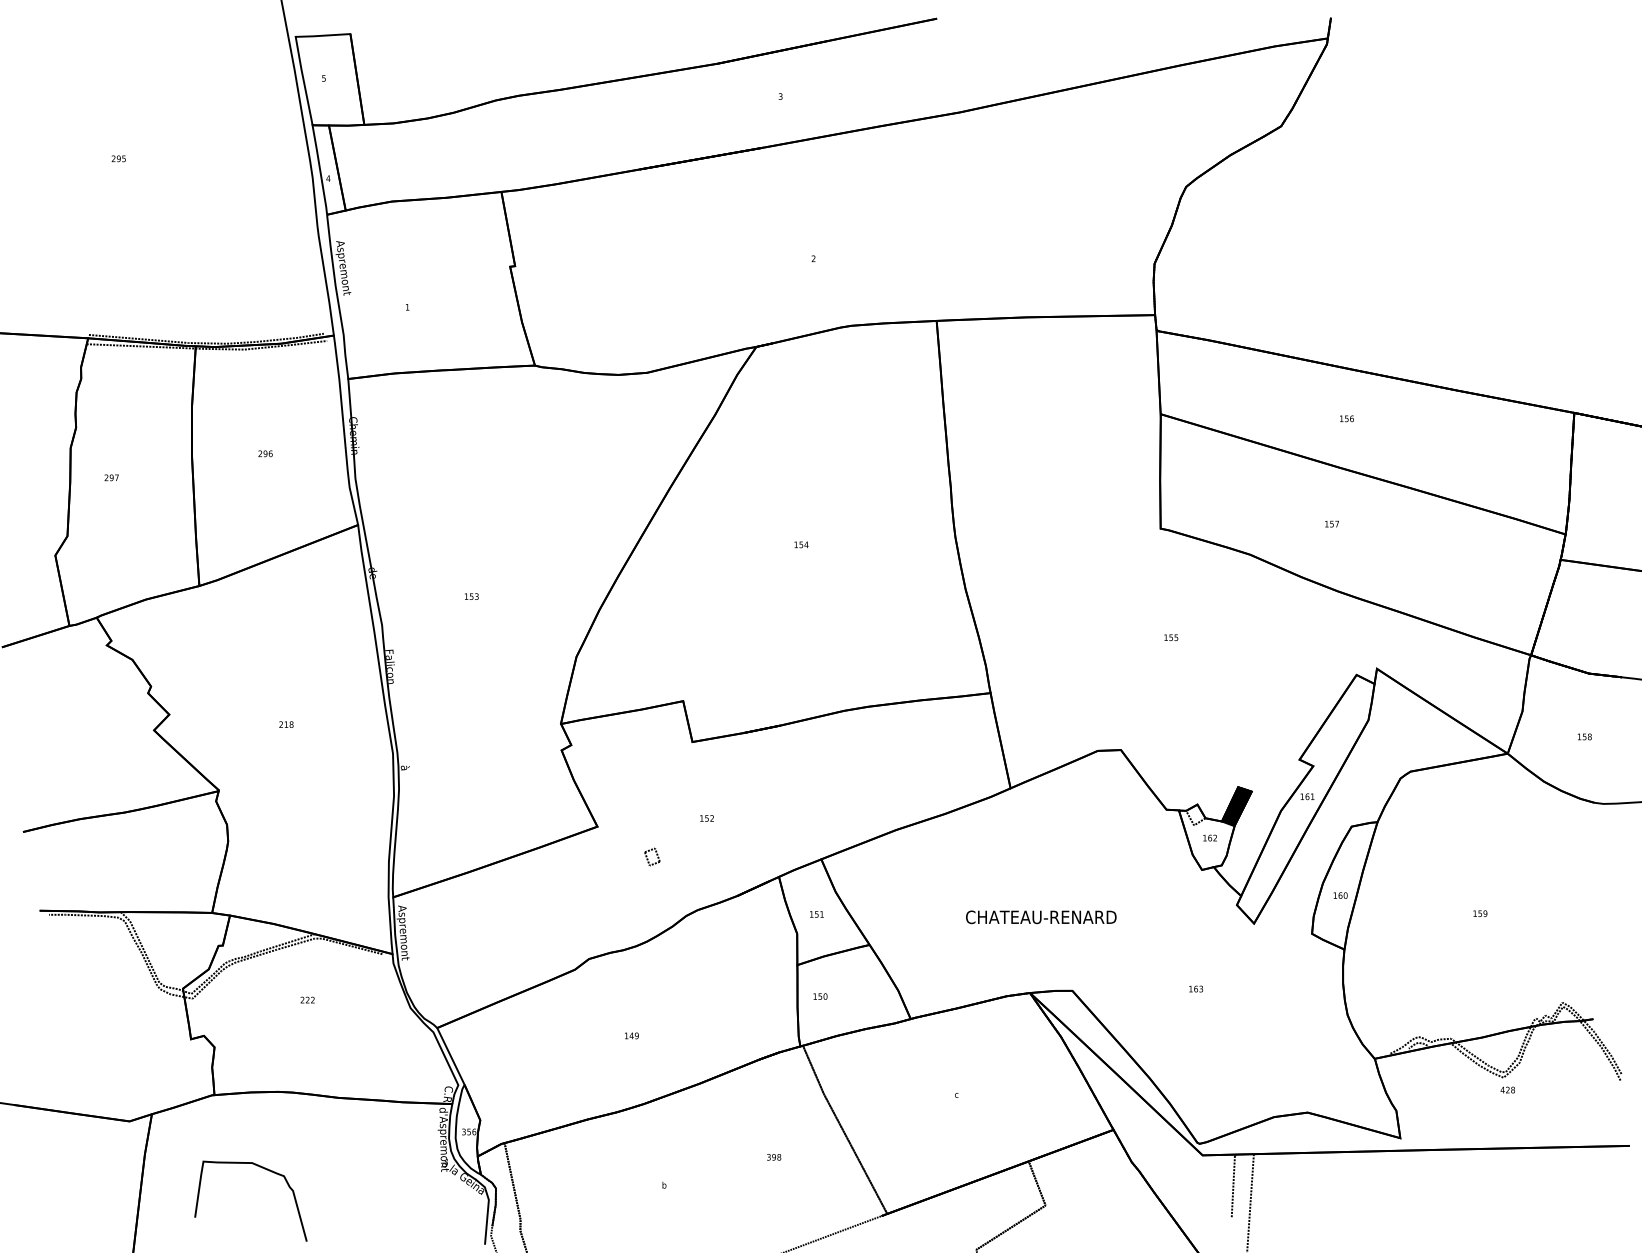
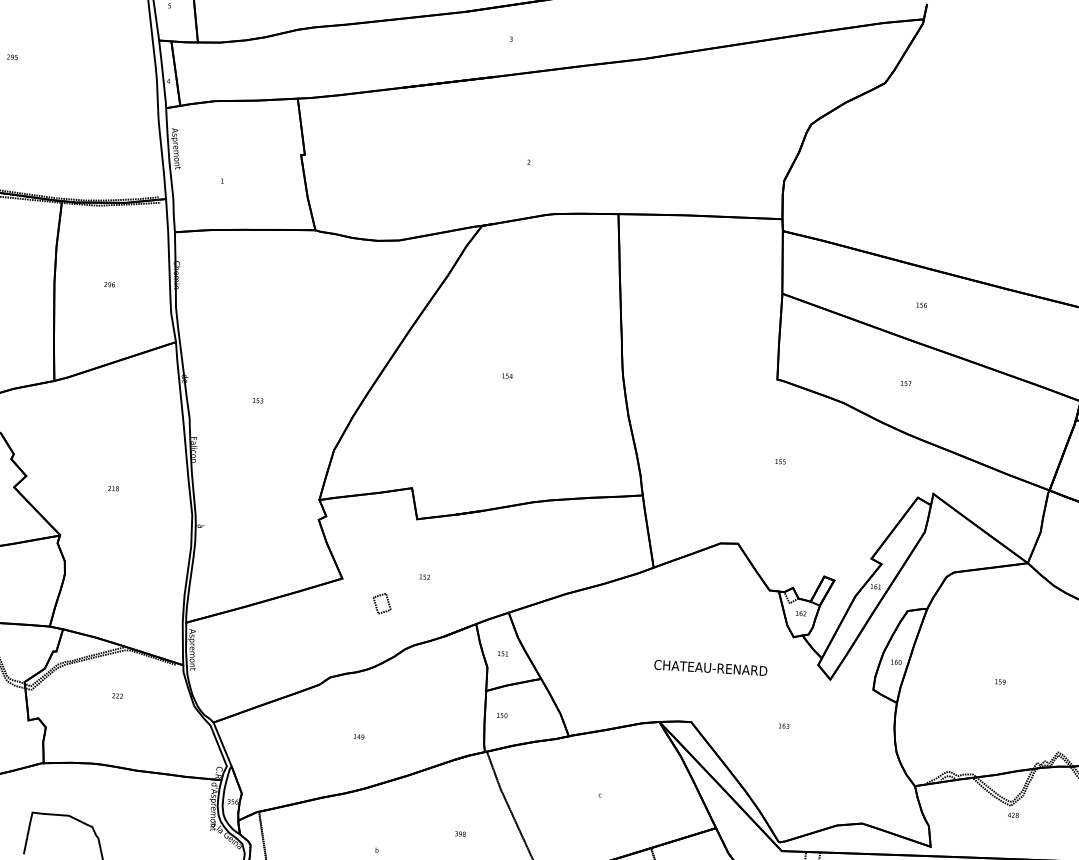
fill: (1236, 806) -> (822, 591), removed
part: (652, 856) -> (382, 603), size x1.6
text: (1041, 917) -> (710, 668), moved

